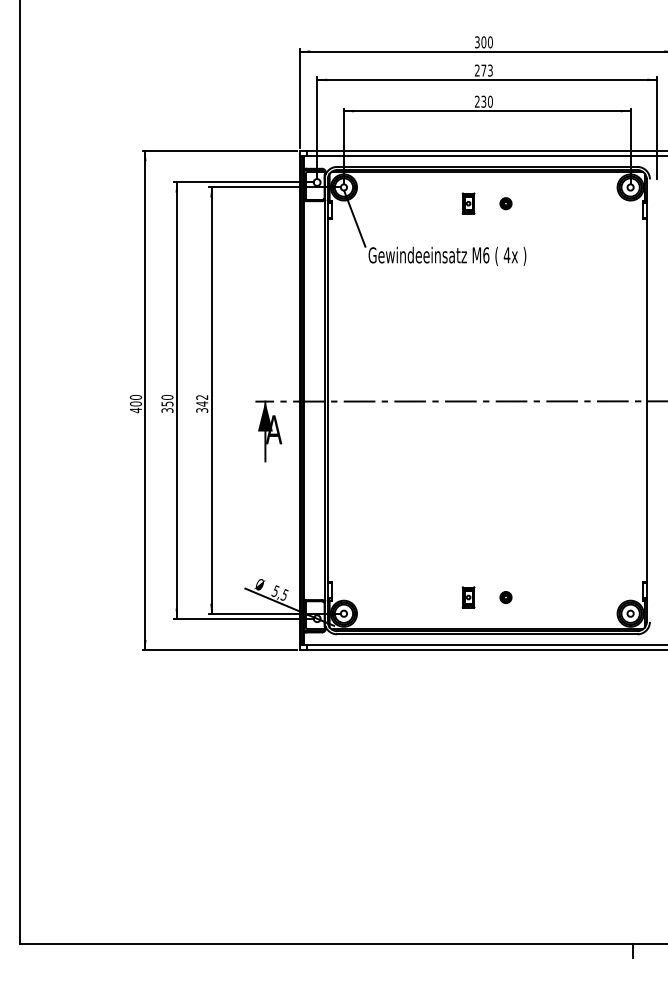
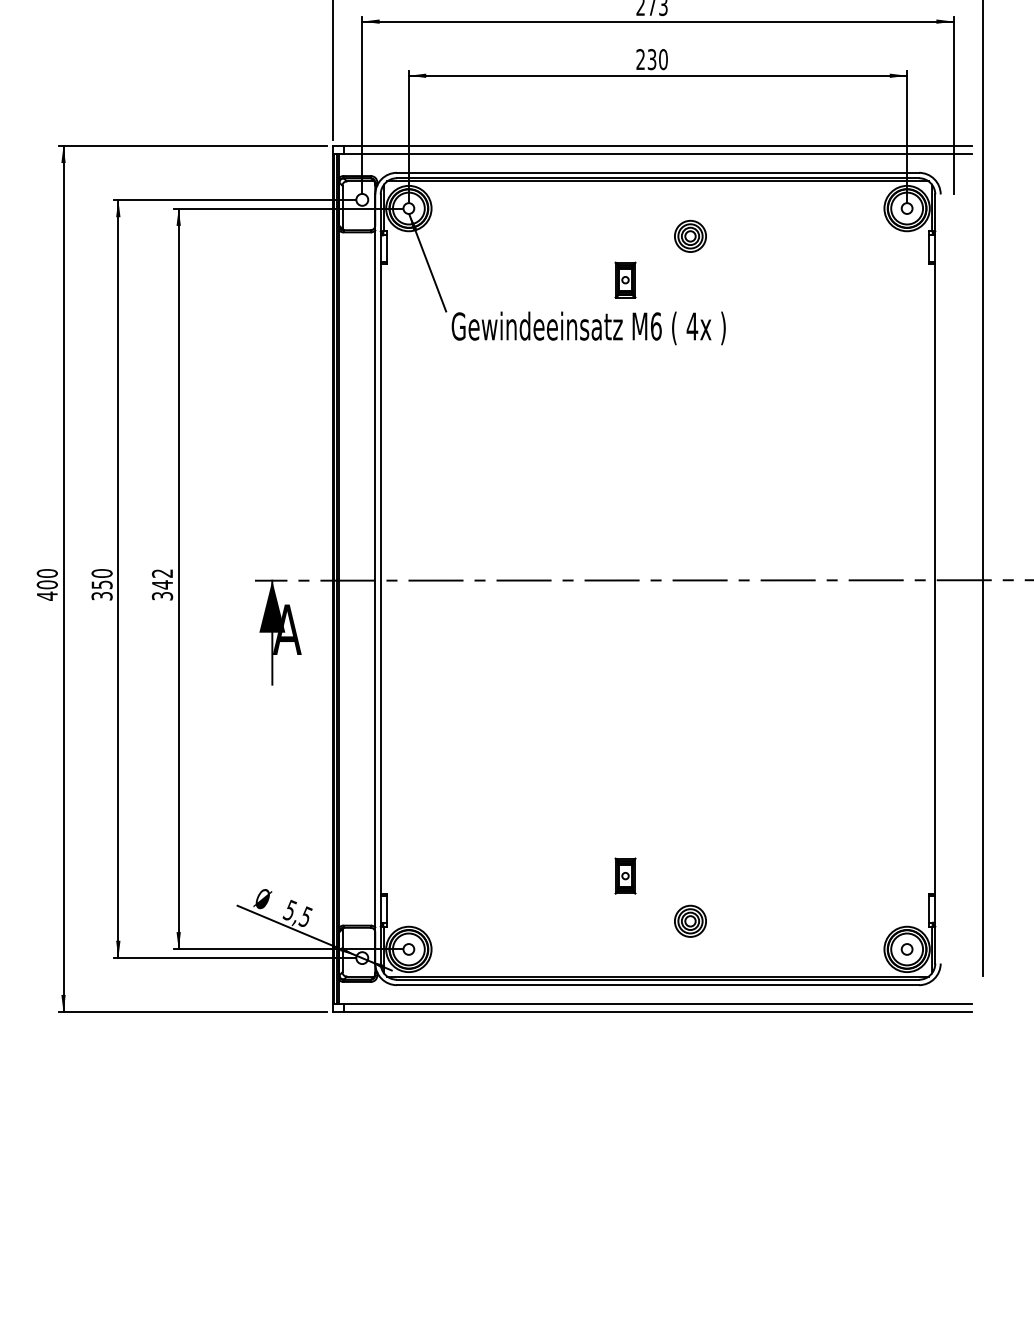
part: (468, 203) -> (625, 279), moved
part: (505, 203) -> (689, 236), size x1.6
part: (468, 597) -> (625, 876), moved
part: (505, 597) -> (689, 921), size x1.6

